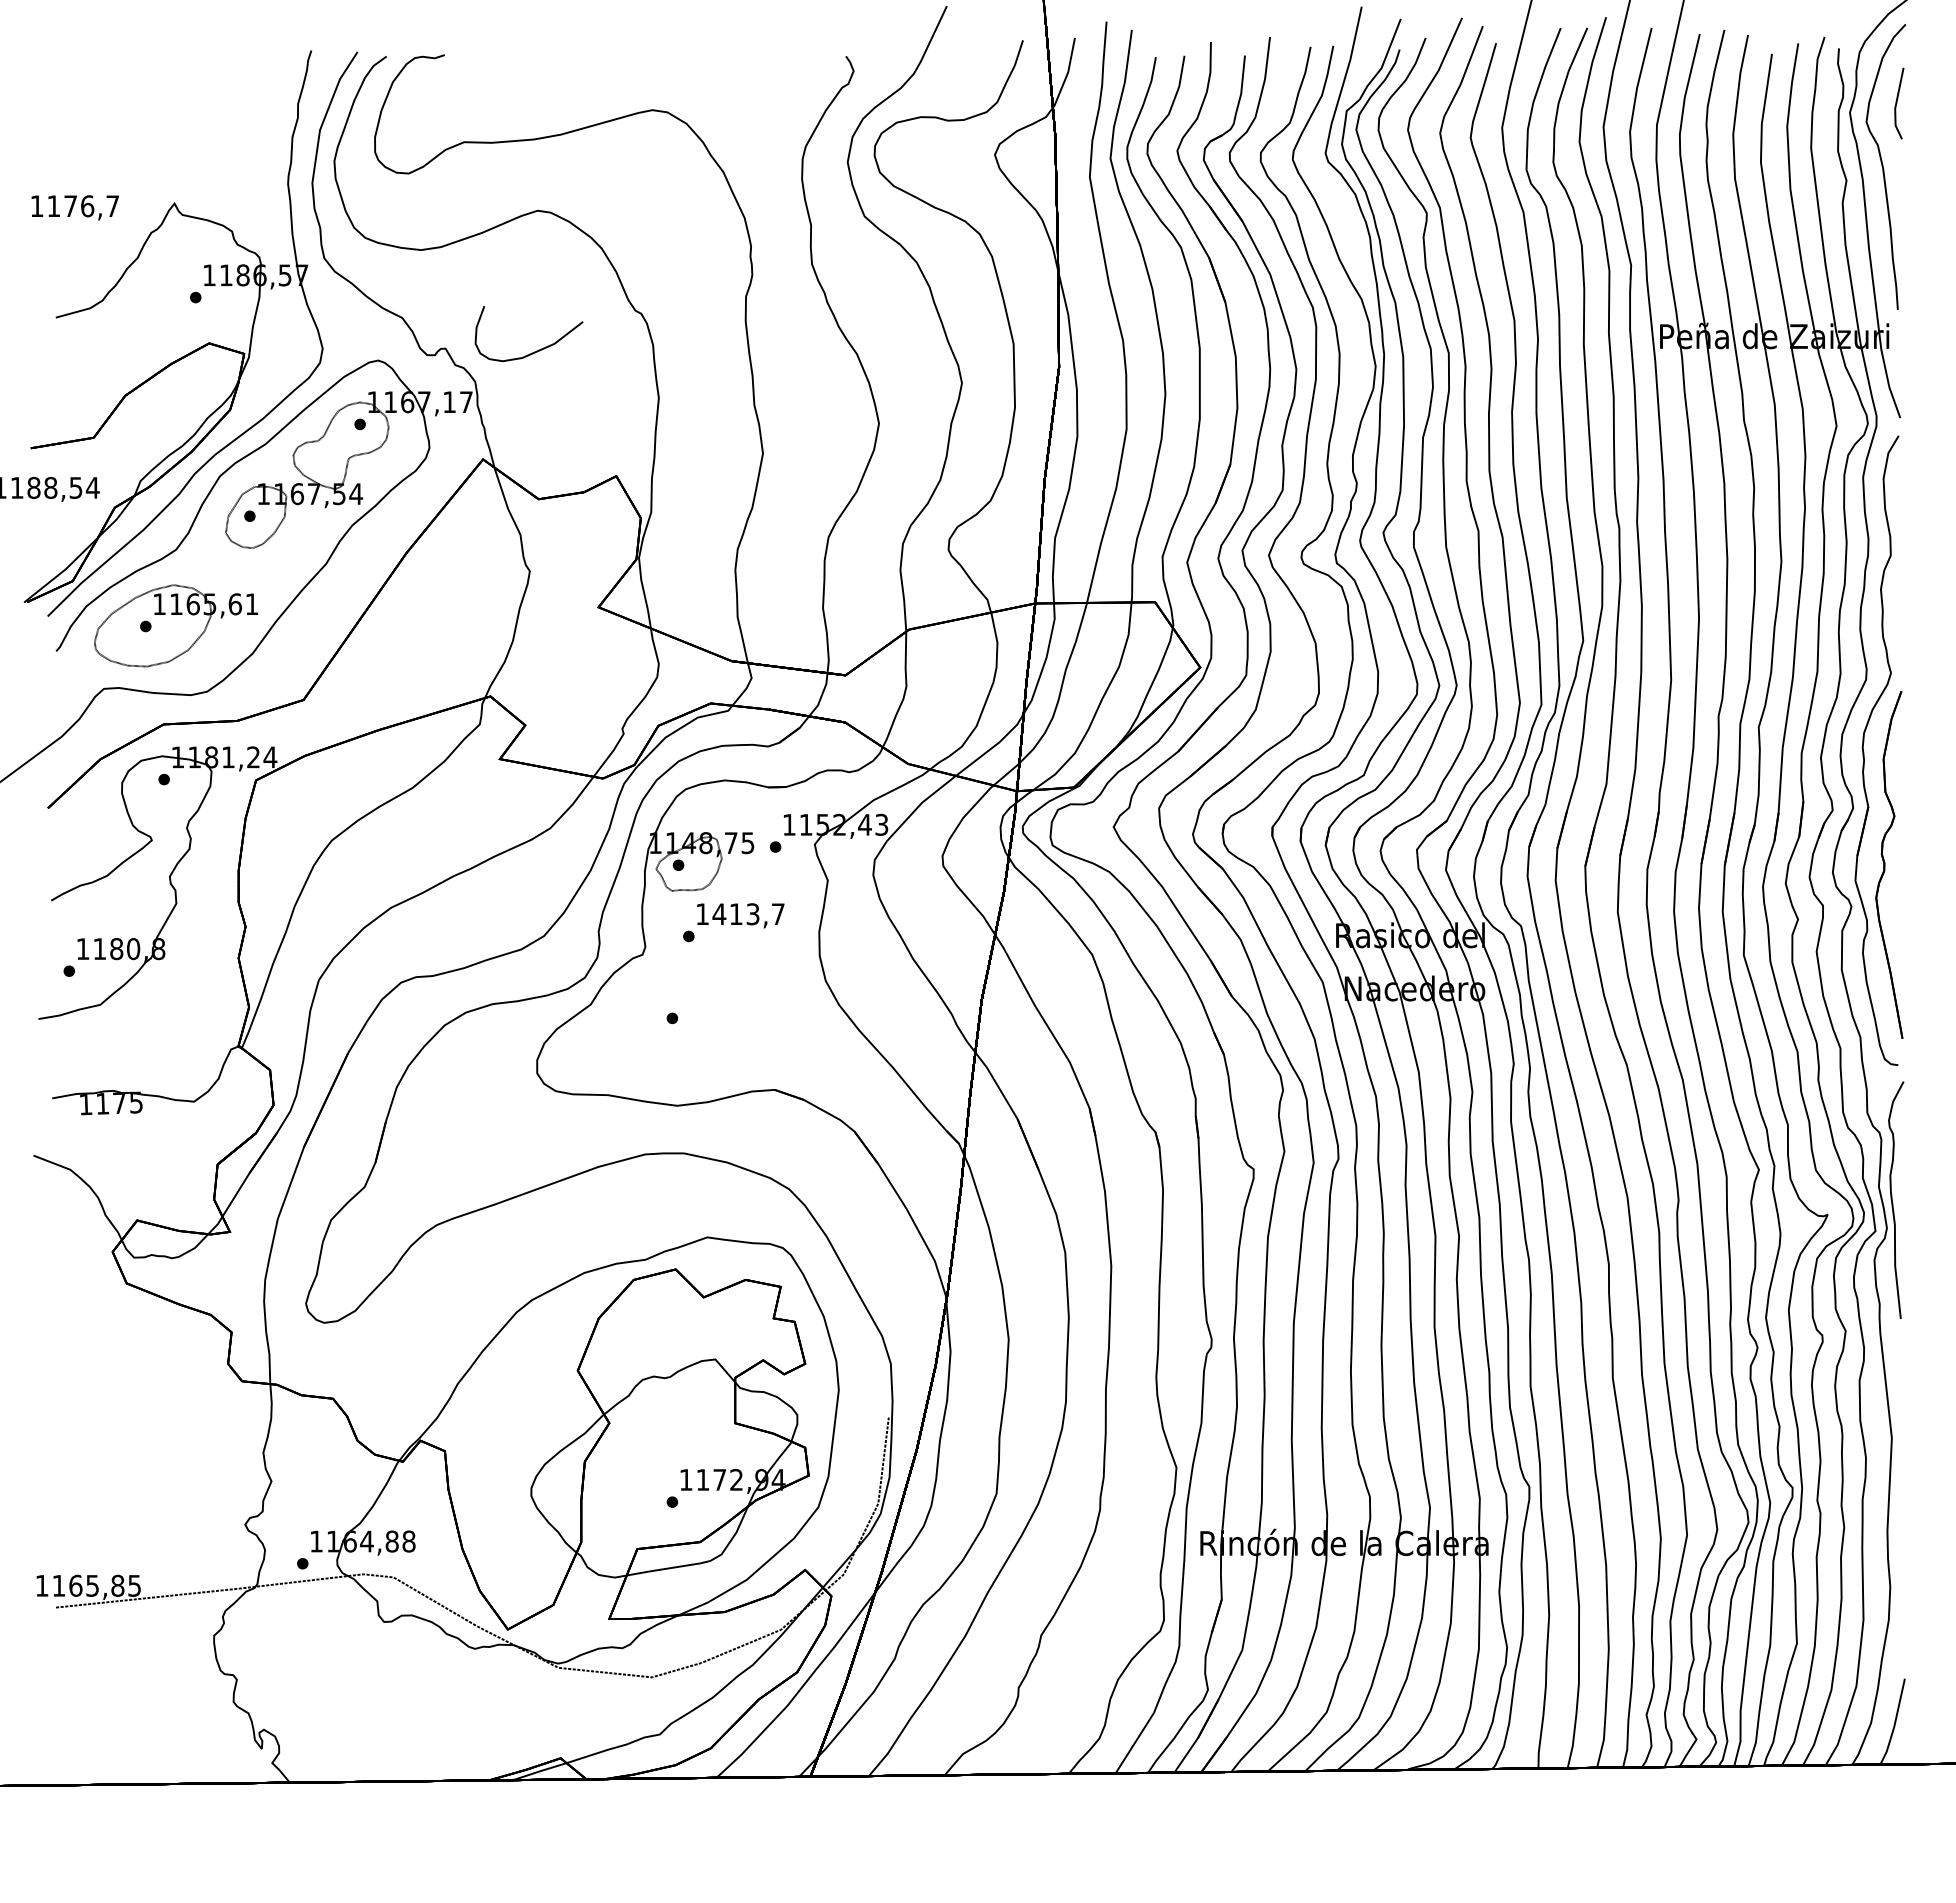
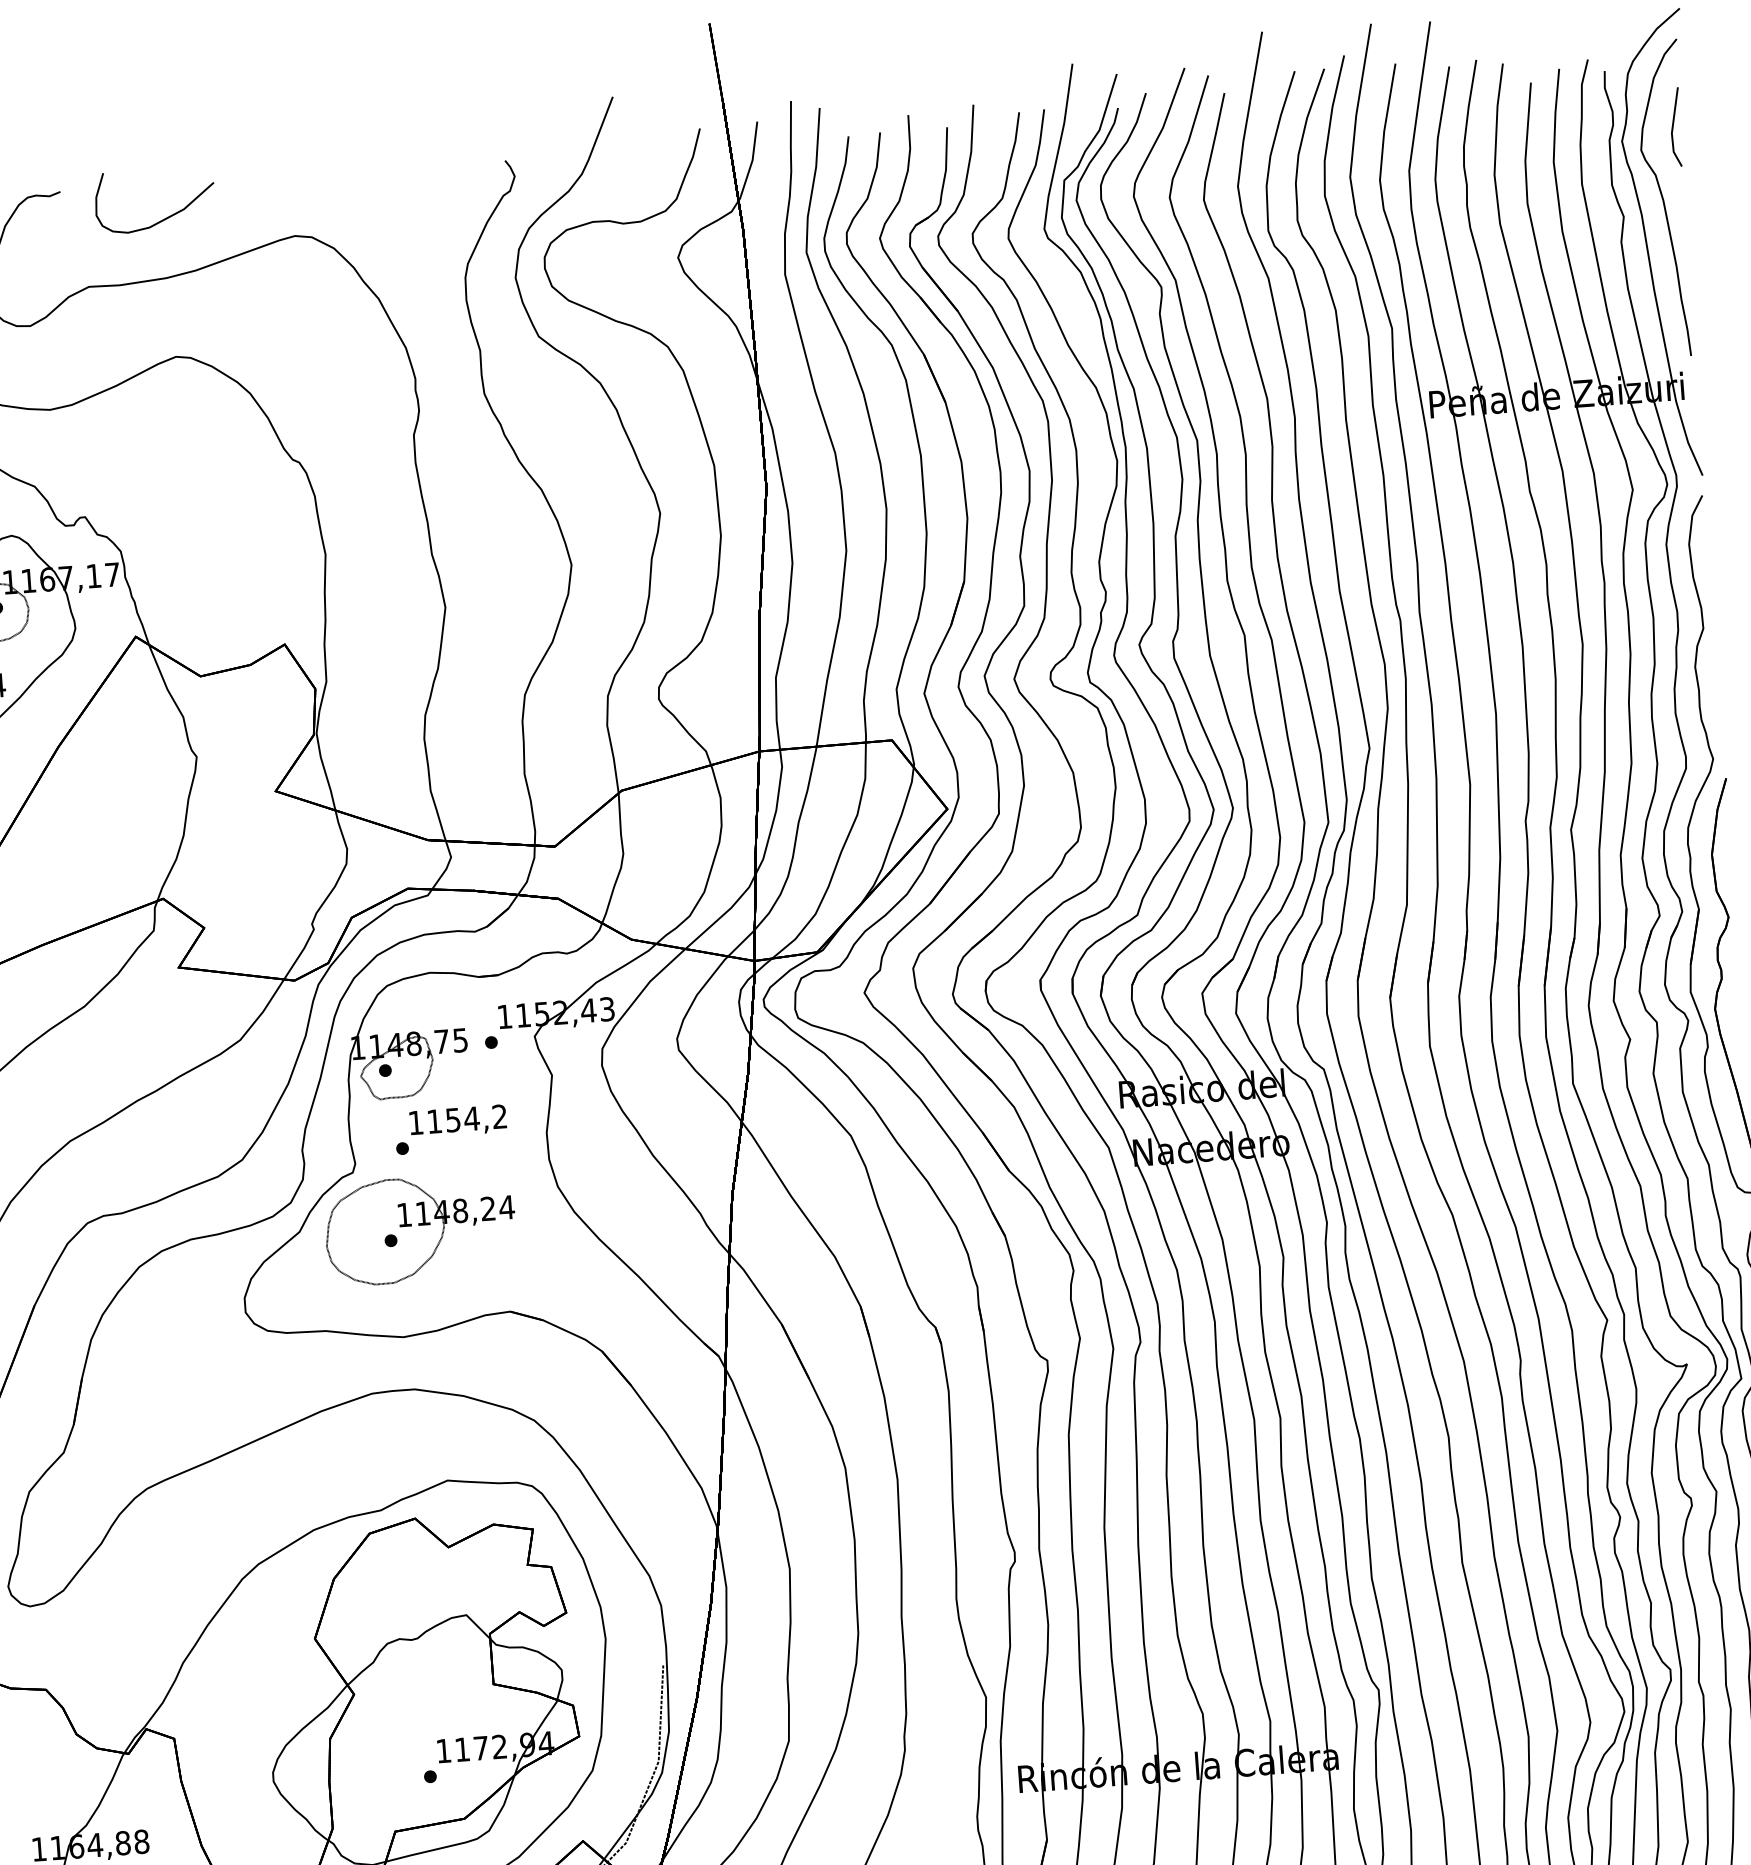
curve: (536, 350) -> (164, 218), moved
text: (748, 914) -> (466, 1119), 1413,7 -> 1154,2
part: (699, 1009) -> (420, 1228), added

